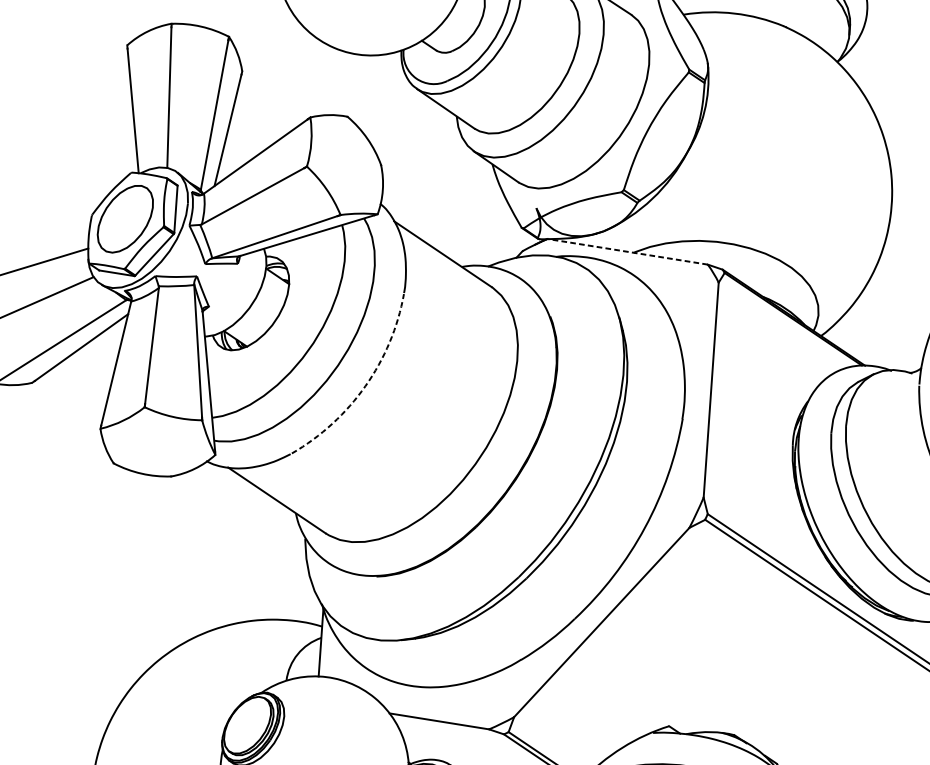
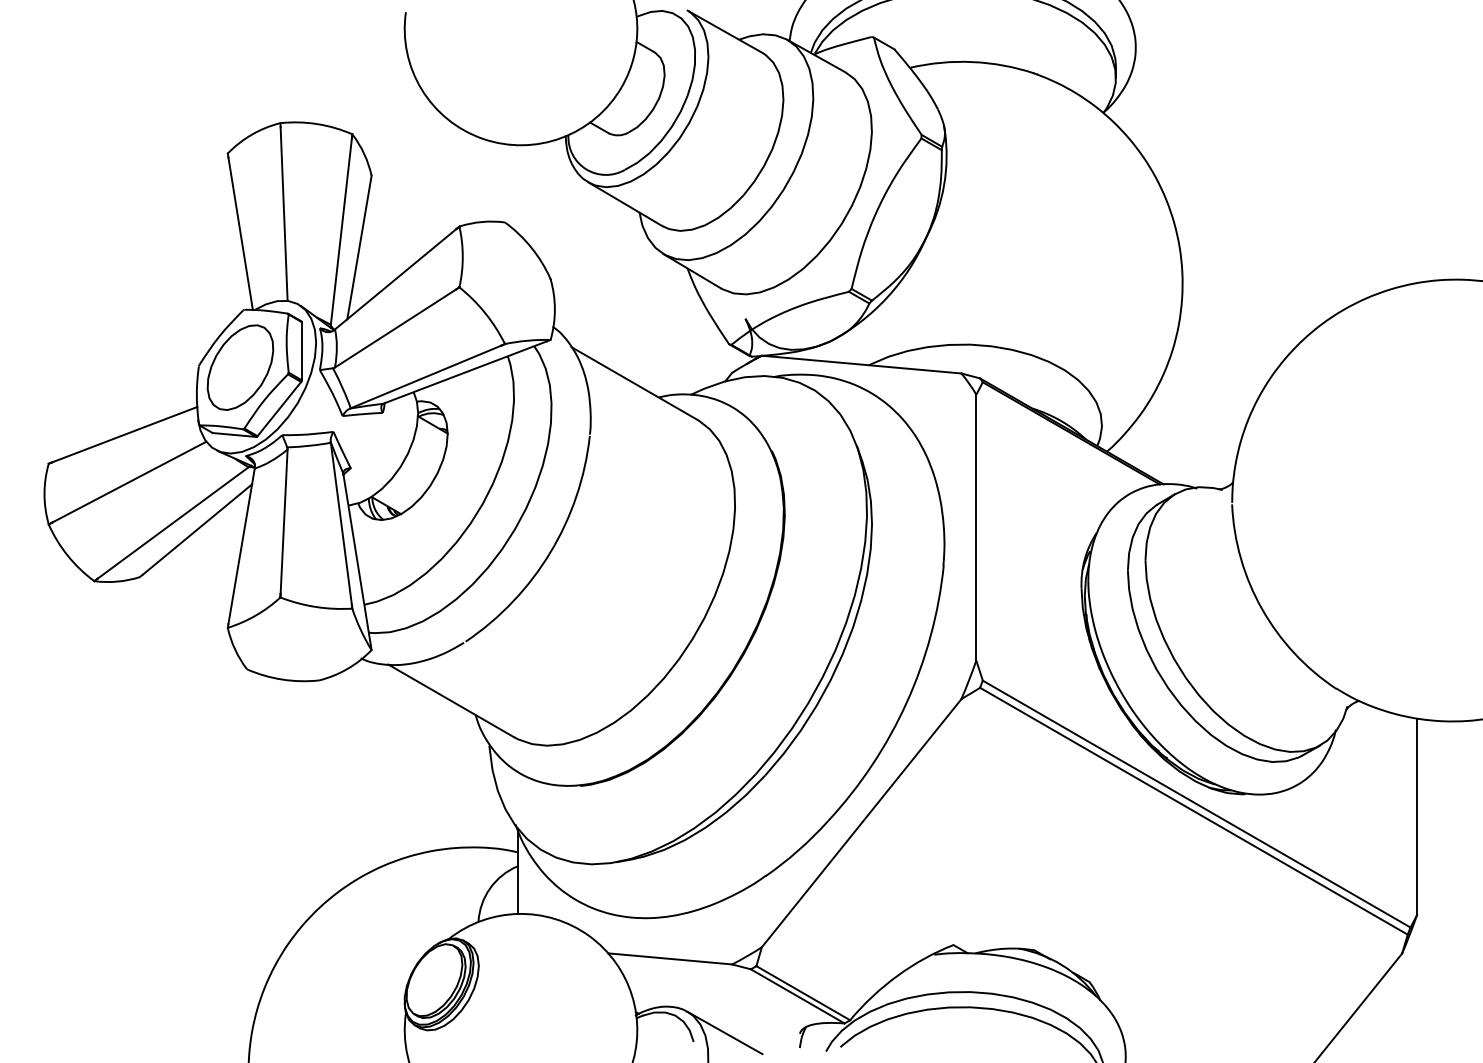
line: (627, 251) -> (861, 364), dashed -> solid
arc: (365, 386) -> (550, 552), dashed -> solid

